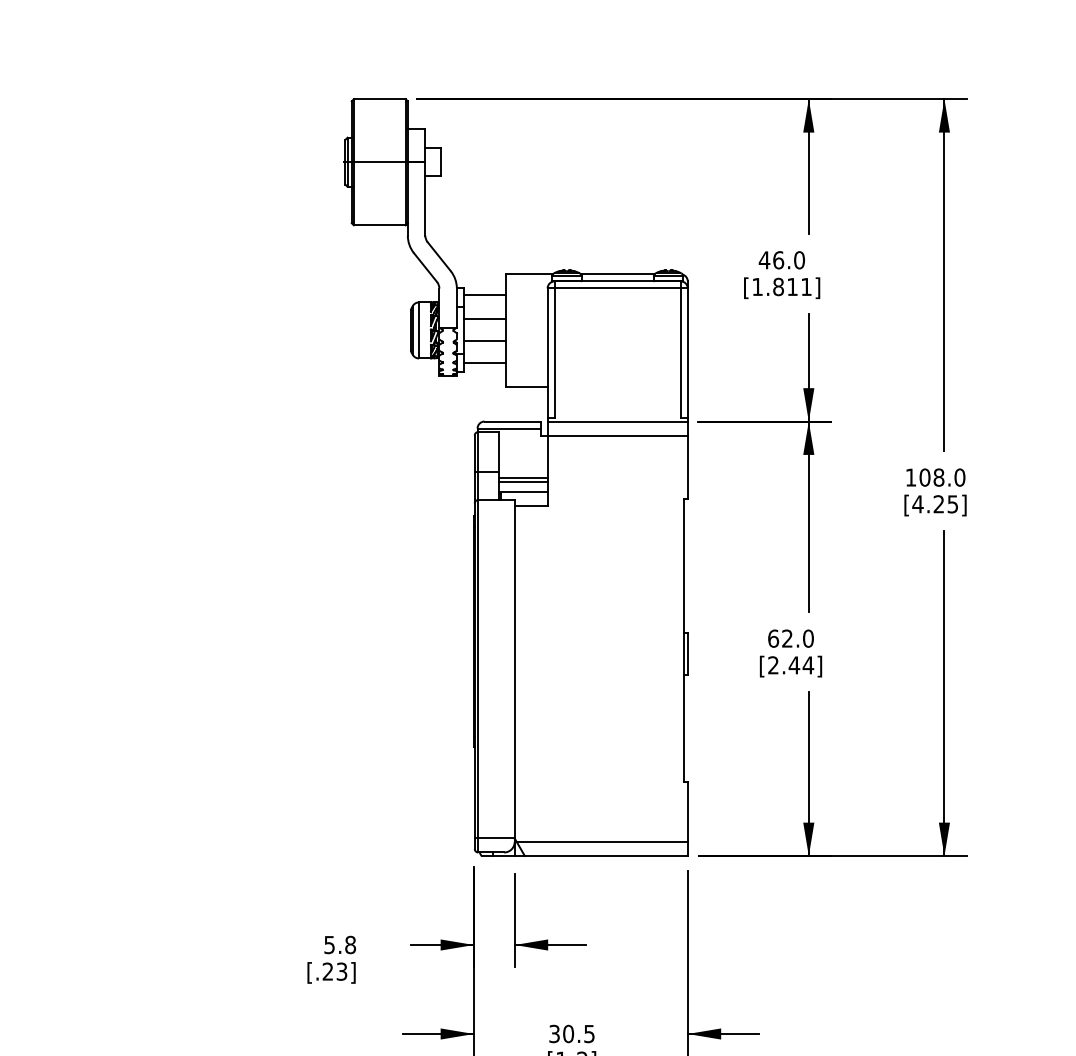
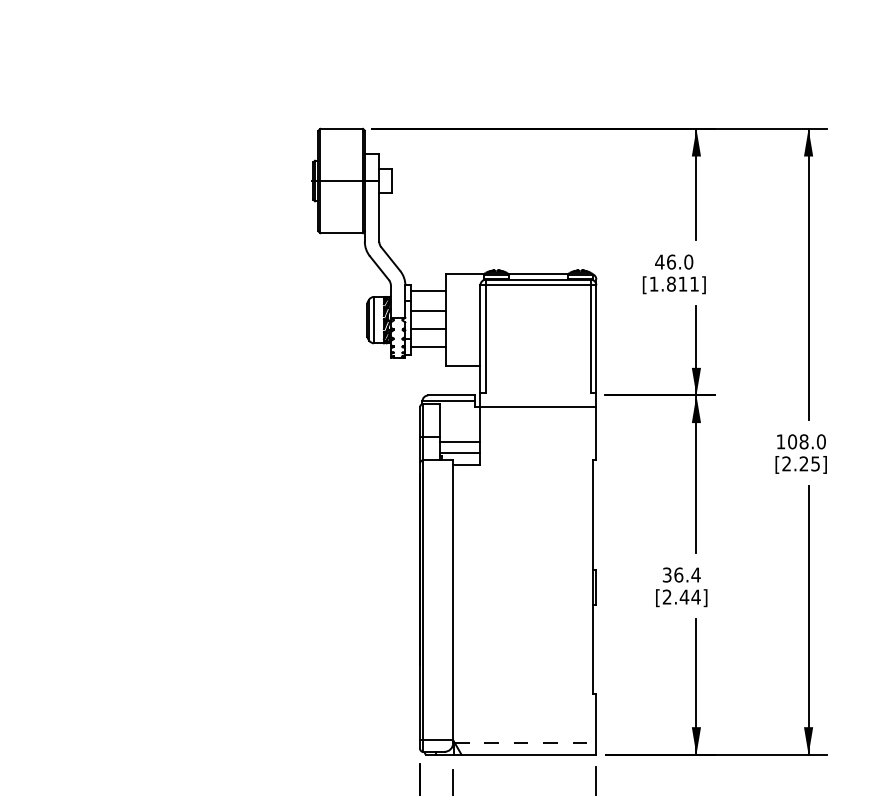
line: (617, 421) -> (538, 395), removed
line: (523, 481) -> (460, 445), removed
text: (917, 504) -> (786, 464), [4.25] -> [2.25]
text: (791, 638) -> (682, 574), 62.0 -> 36.4
line: (602, 841) -> (525, 742), solid -> dashed

